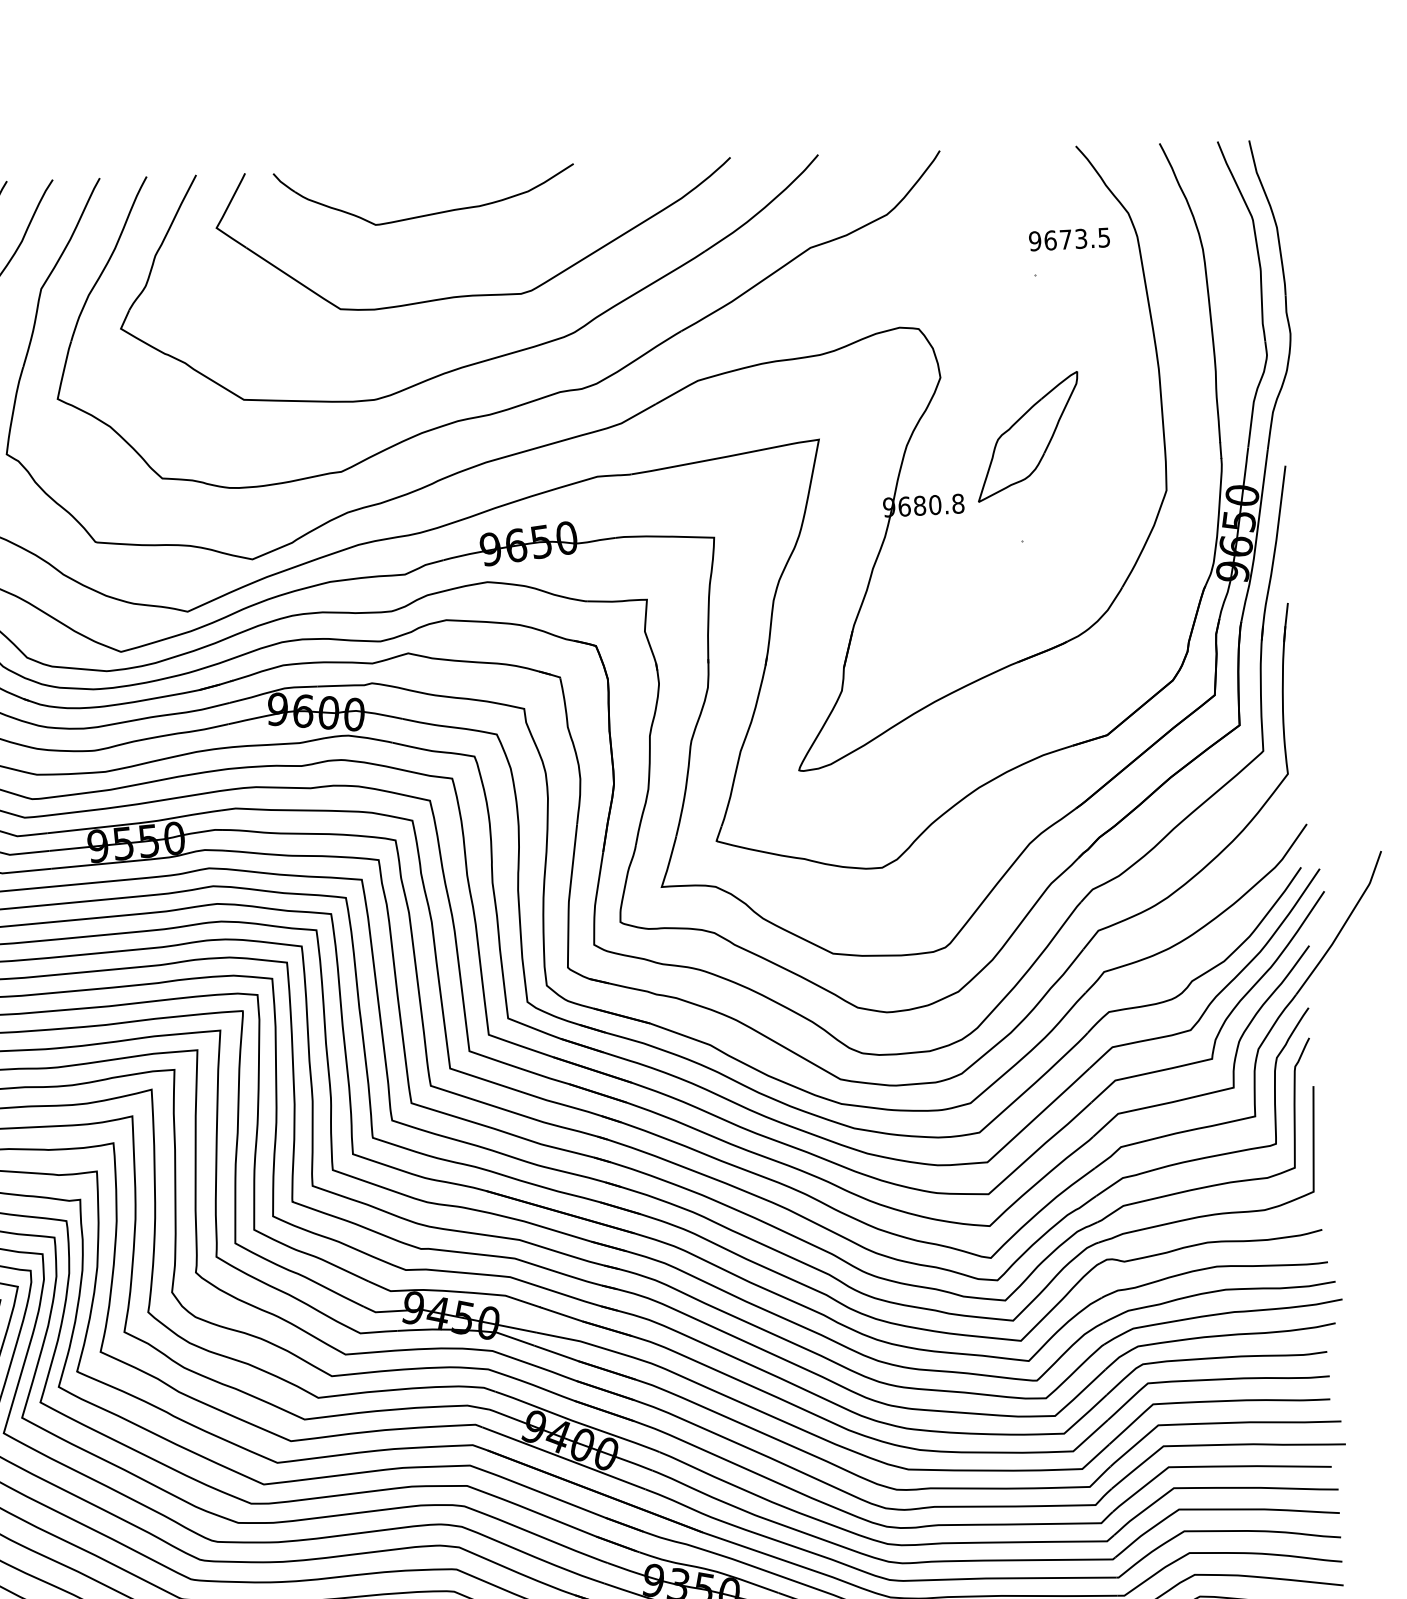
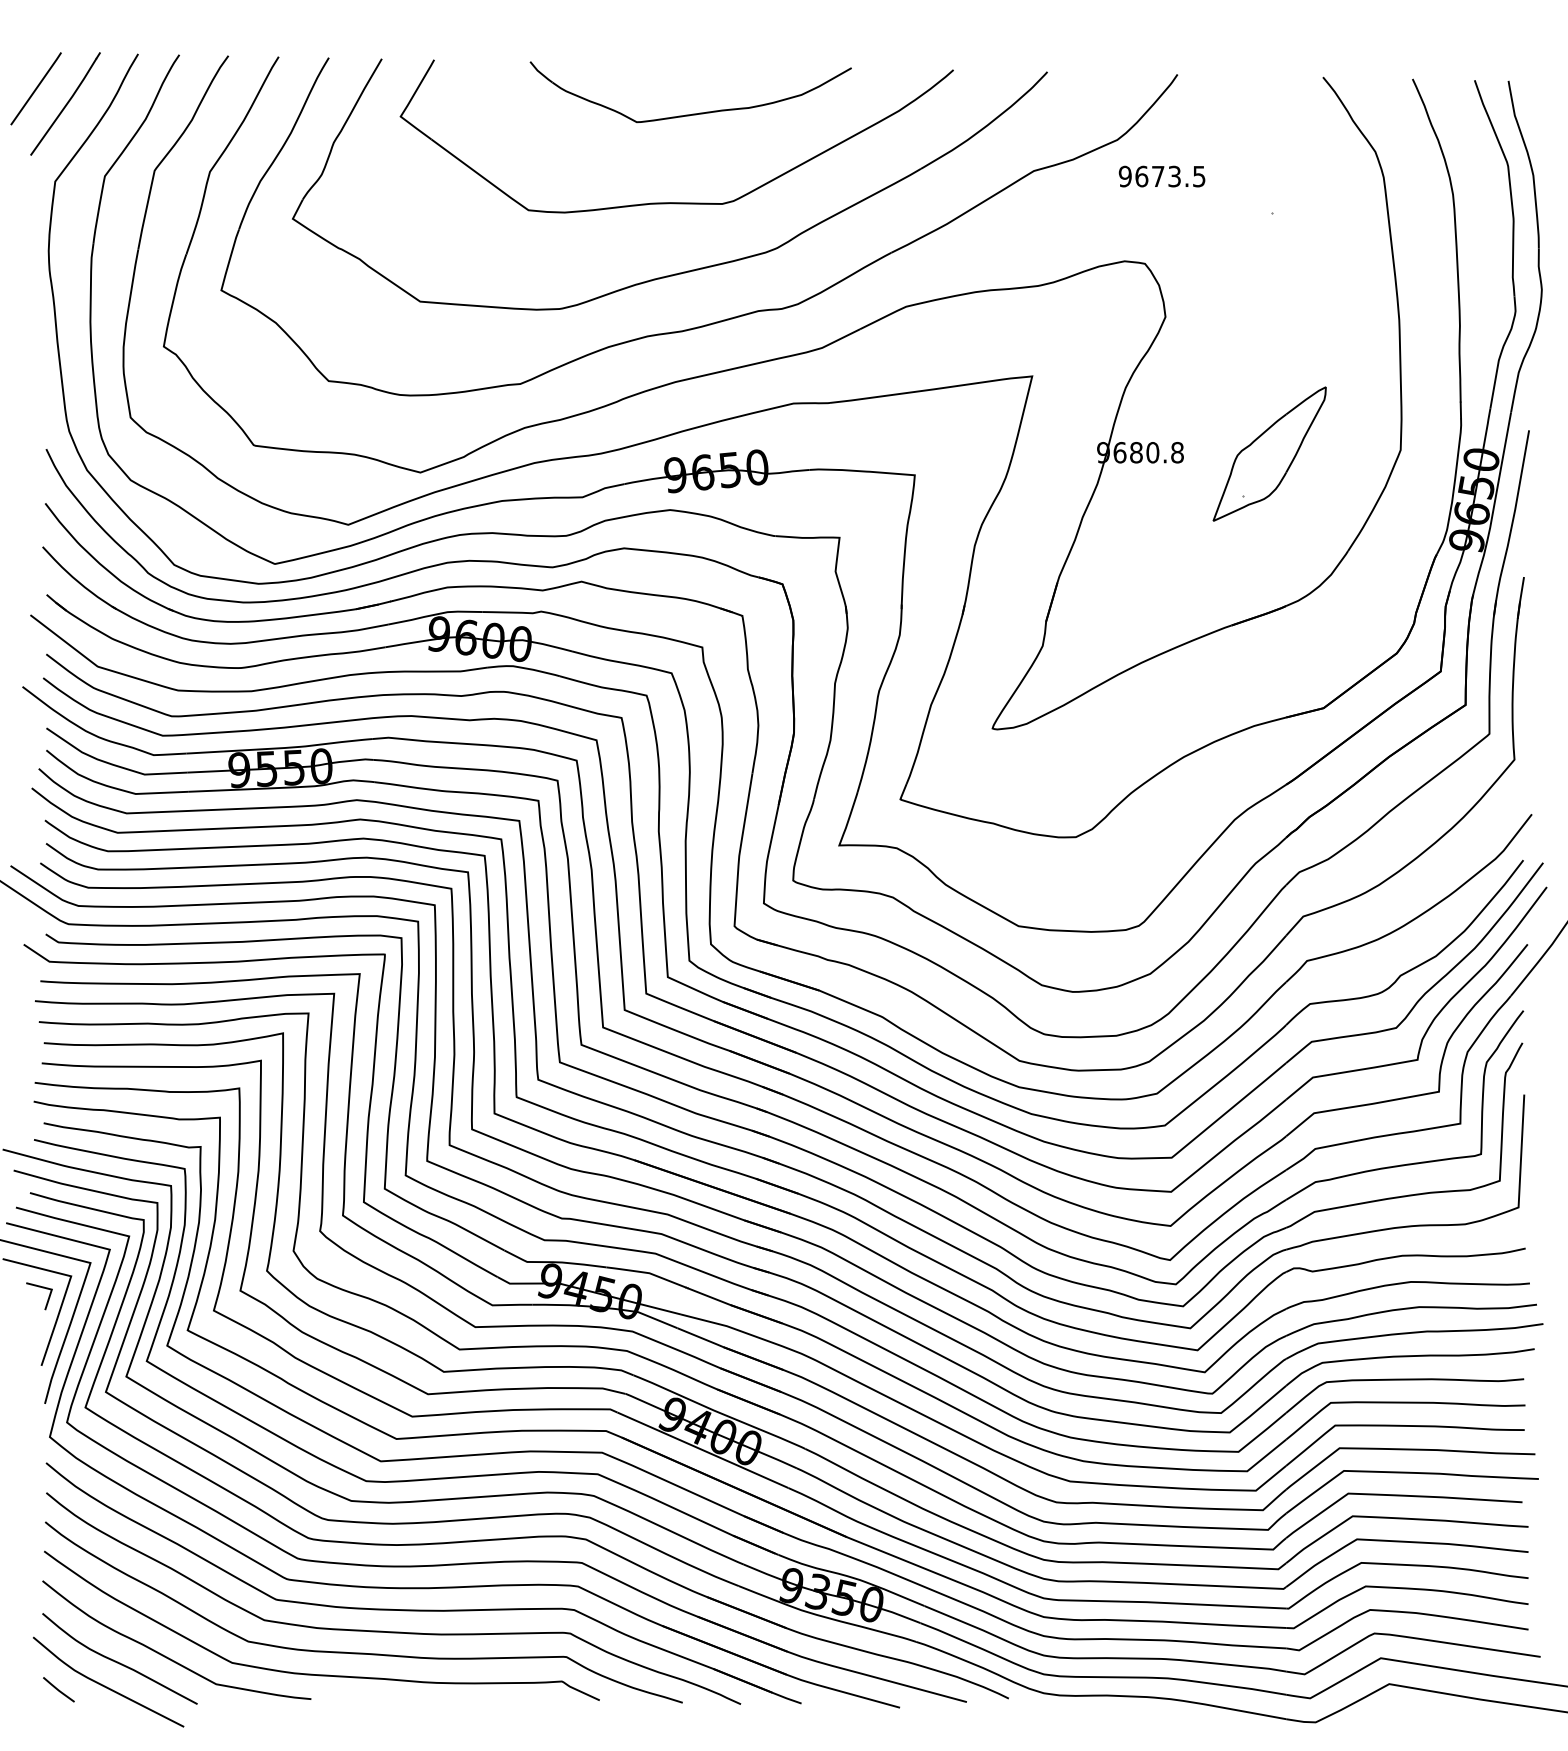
part: (427, 214) -> (692, 113), moved
text: (1068, 239) -> (1161, 176), moved
part: (1027, 436) -> (1269, 453), moved

